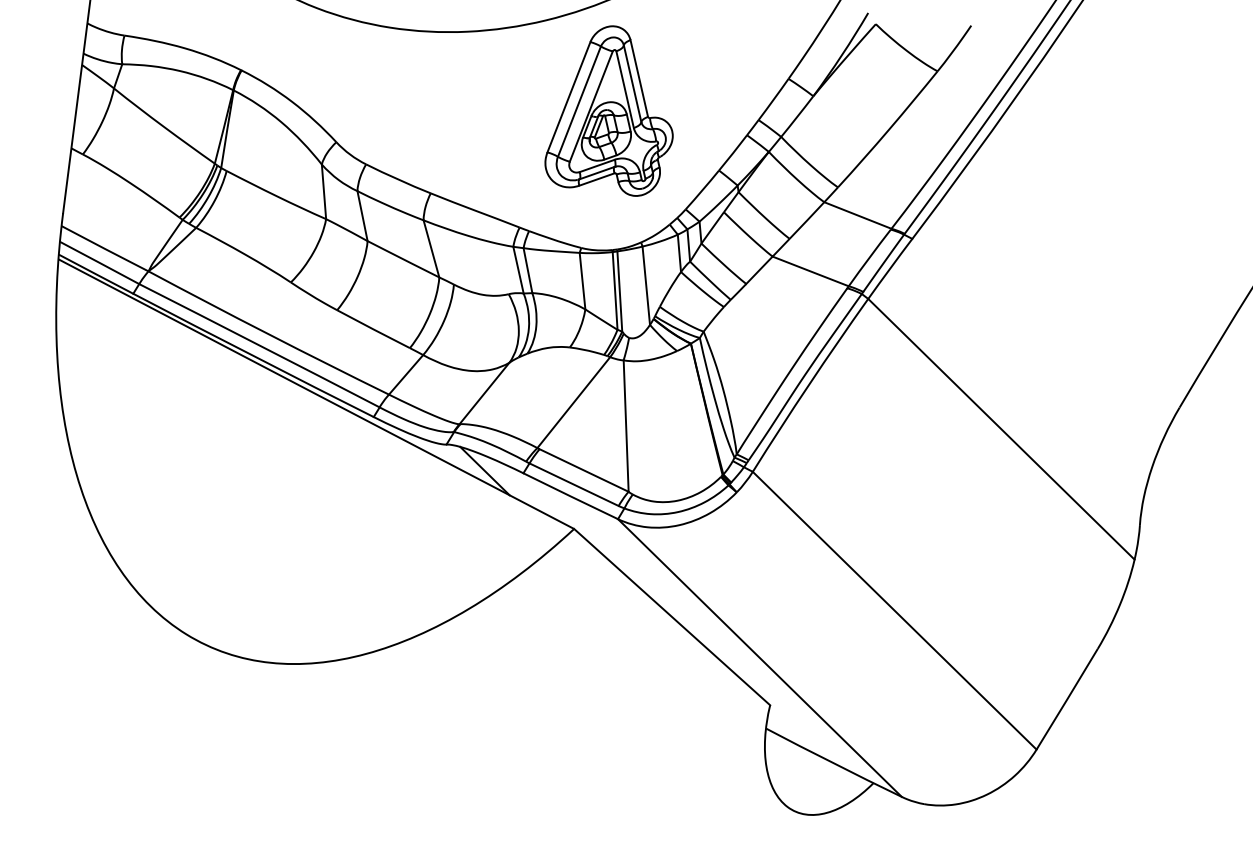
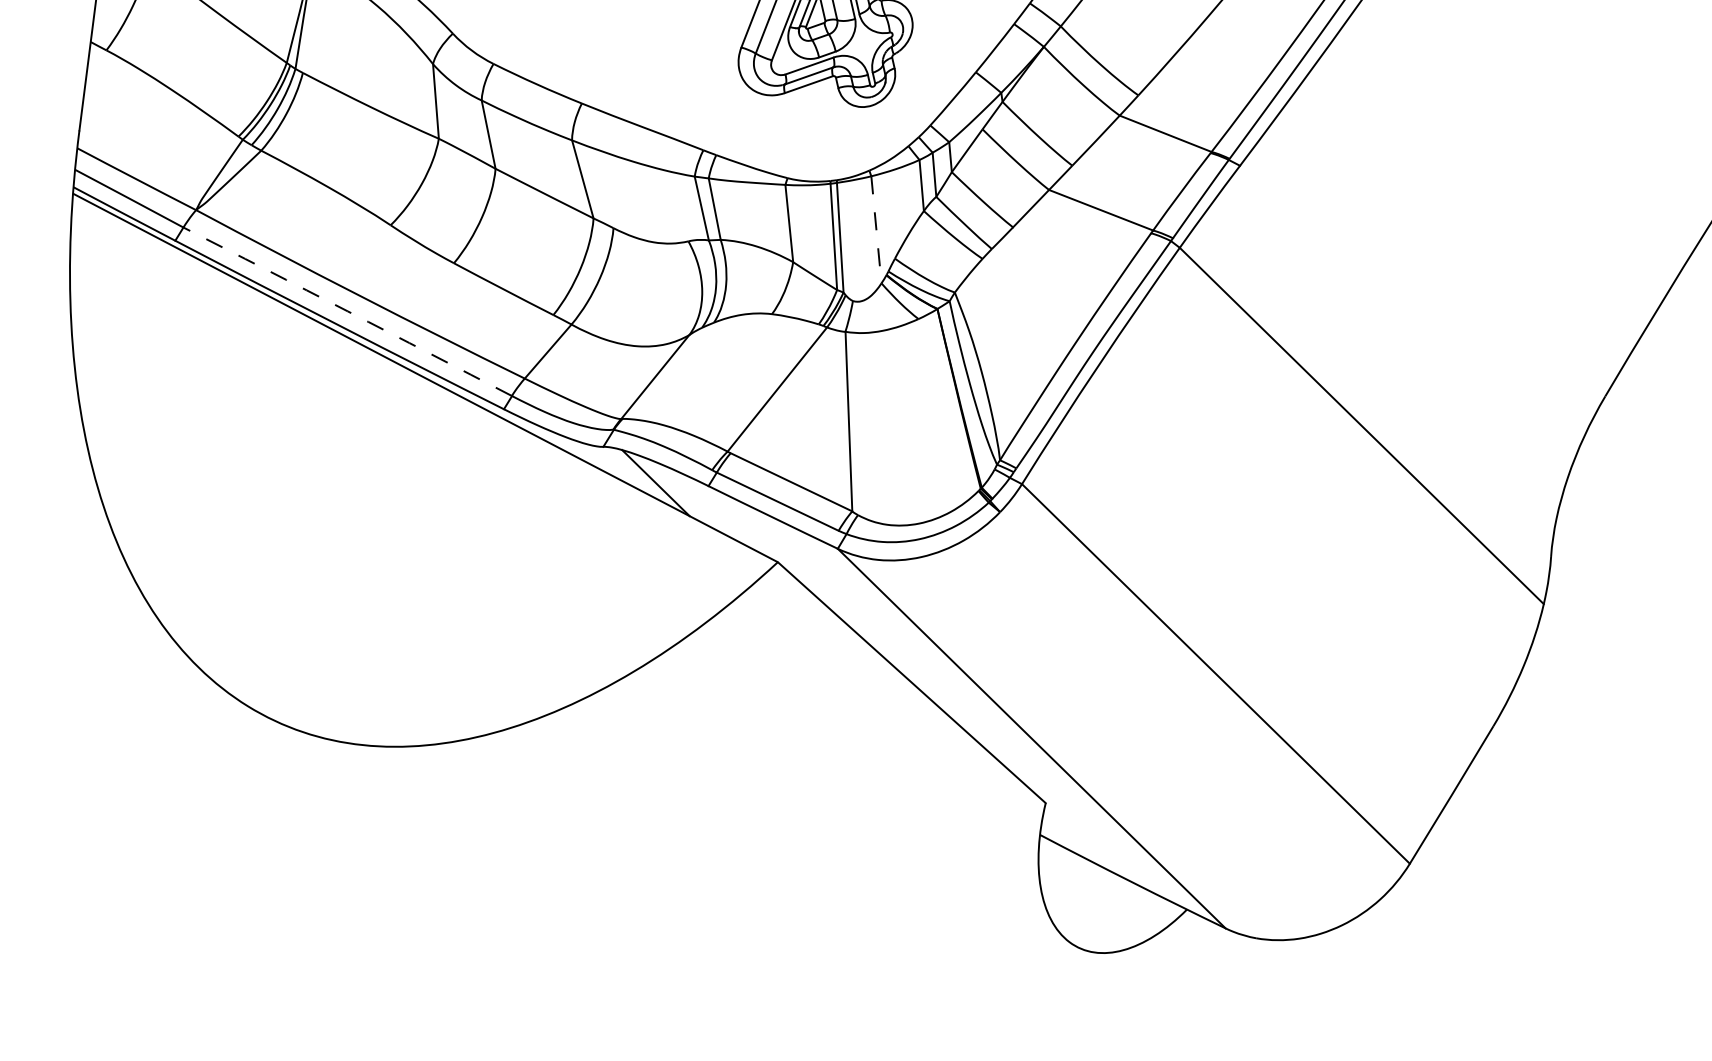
line: (646, 286) -> (876, 230), solid -> dashed
arc: (259, 345) -> (347, 311), solid -> dashed

